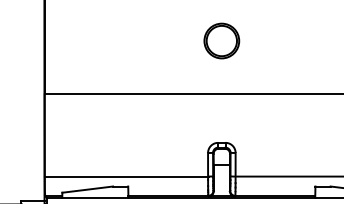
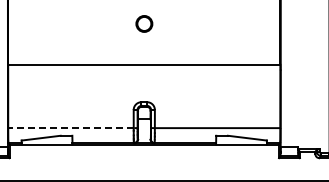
part: (222, 40) -> (144, 23), size x0.6
line: (127, 177) -> (71, 128), solid -> dashed

